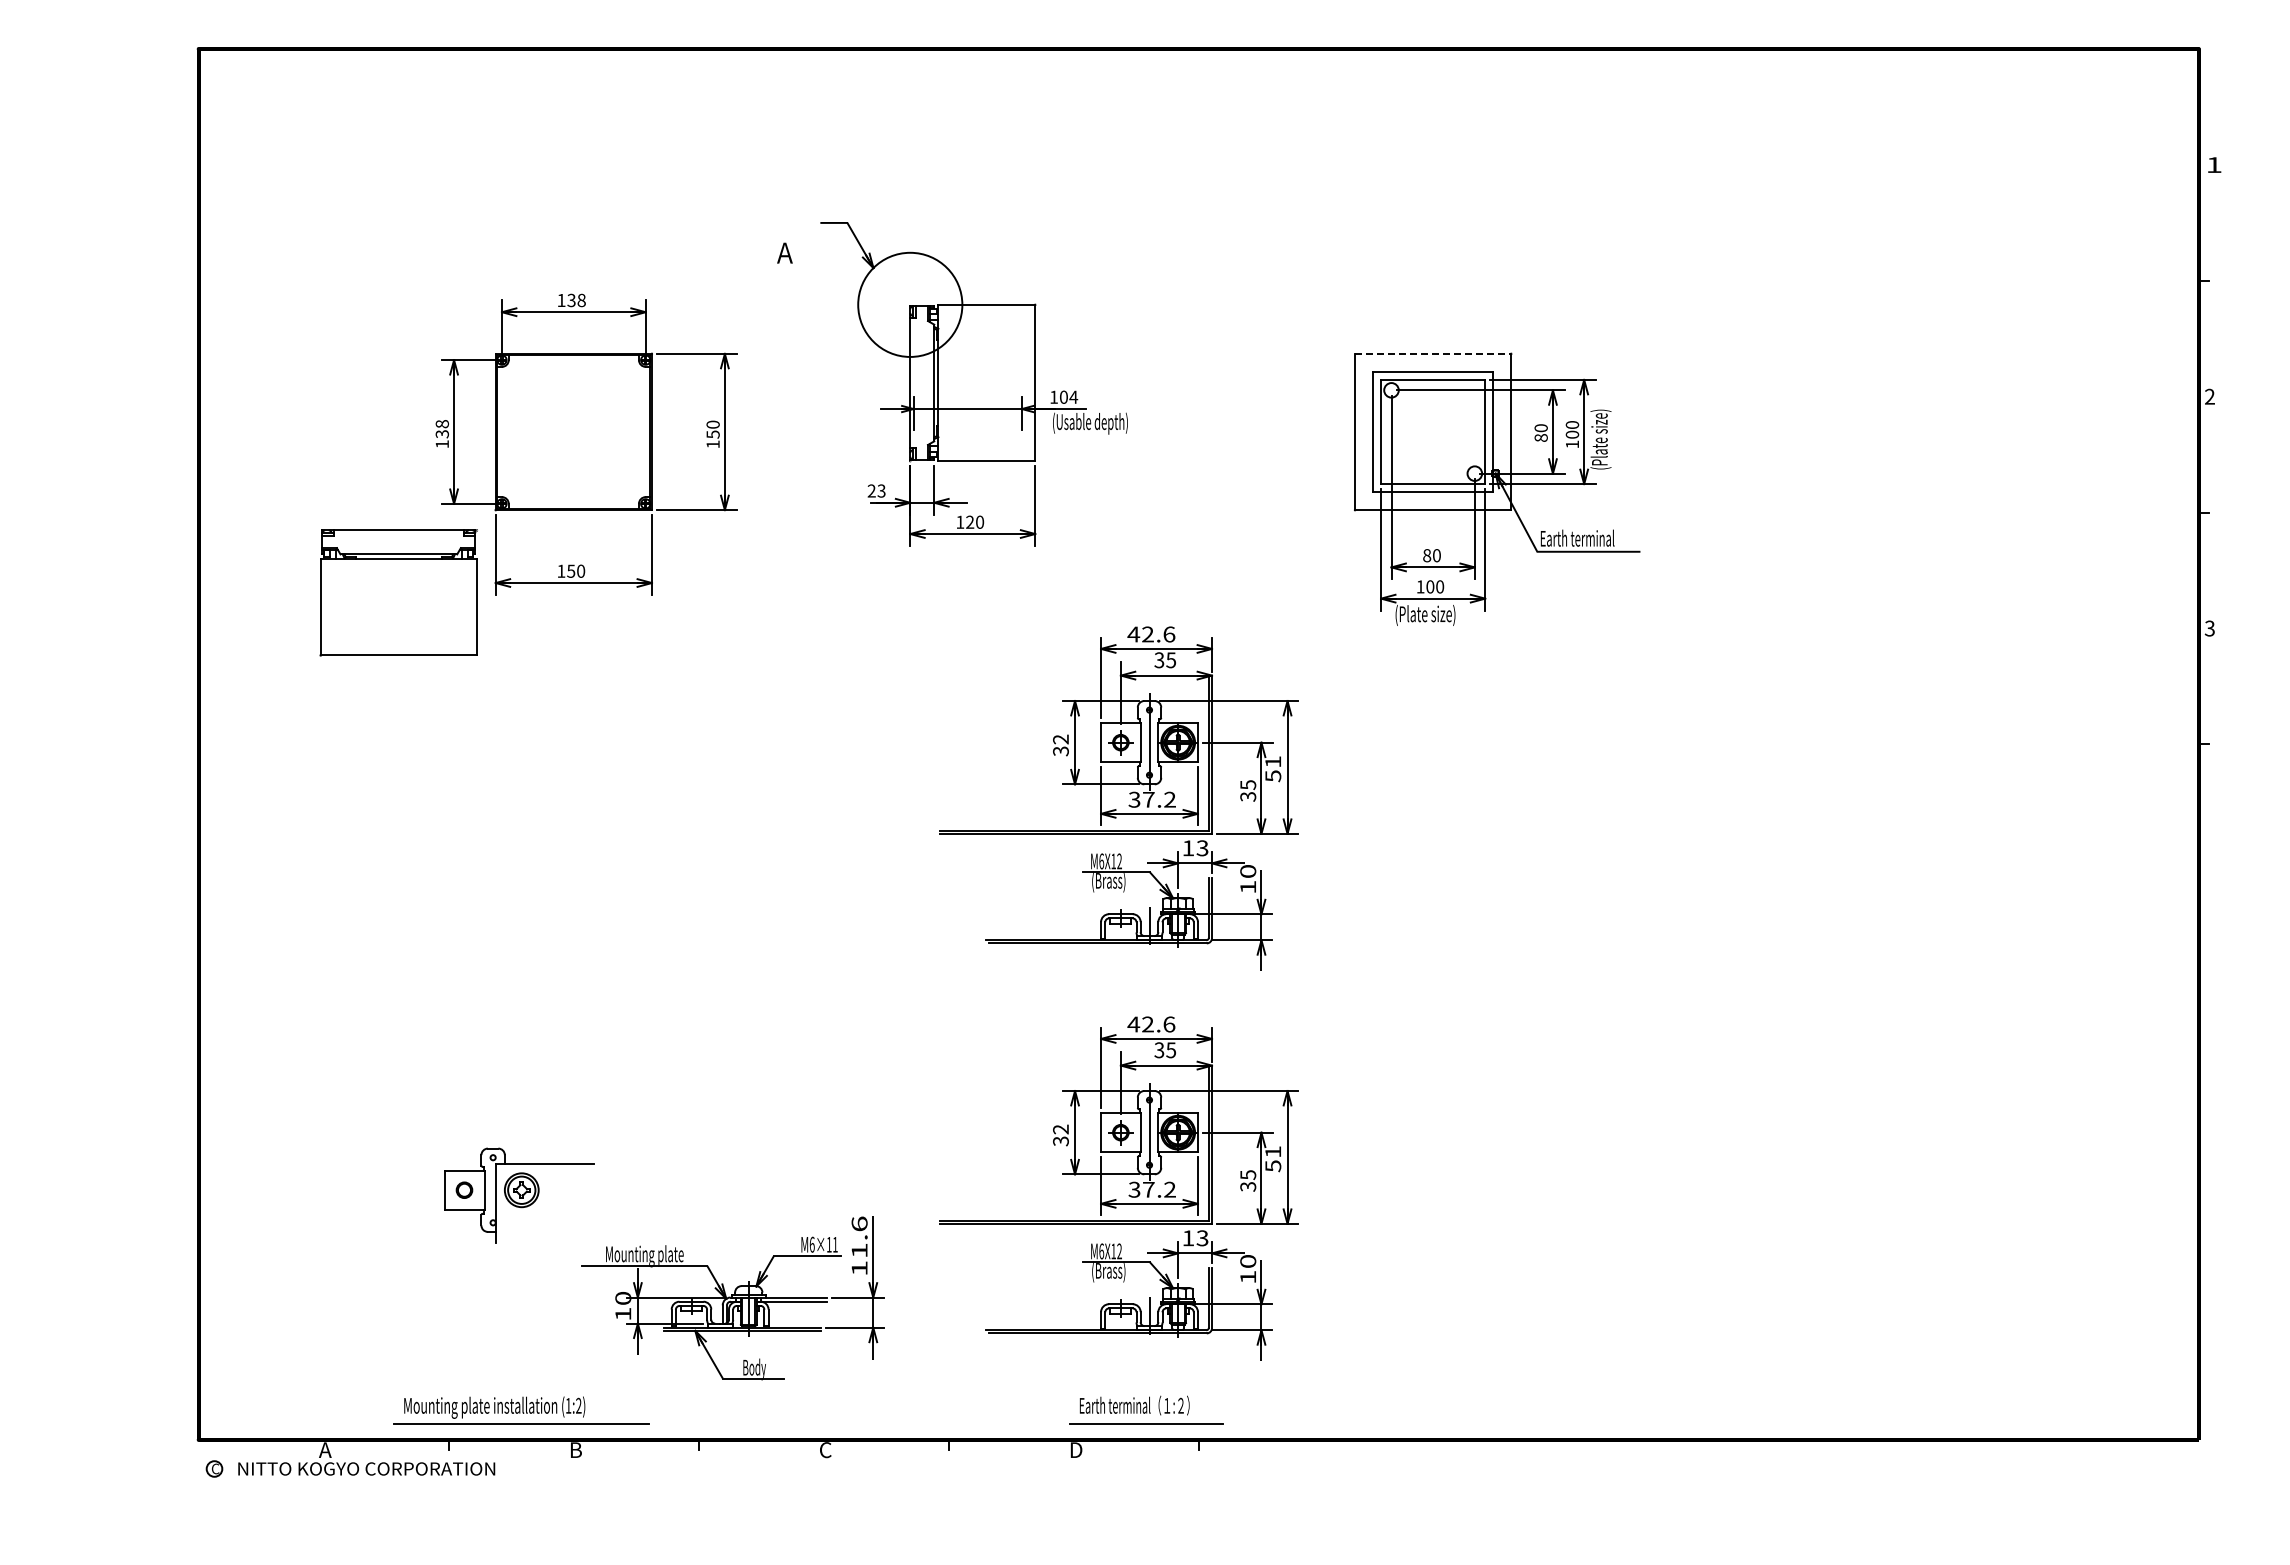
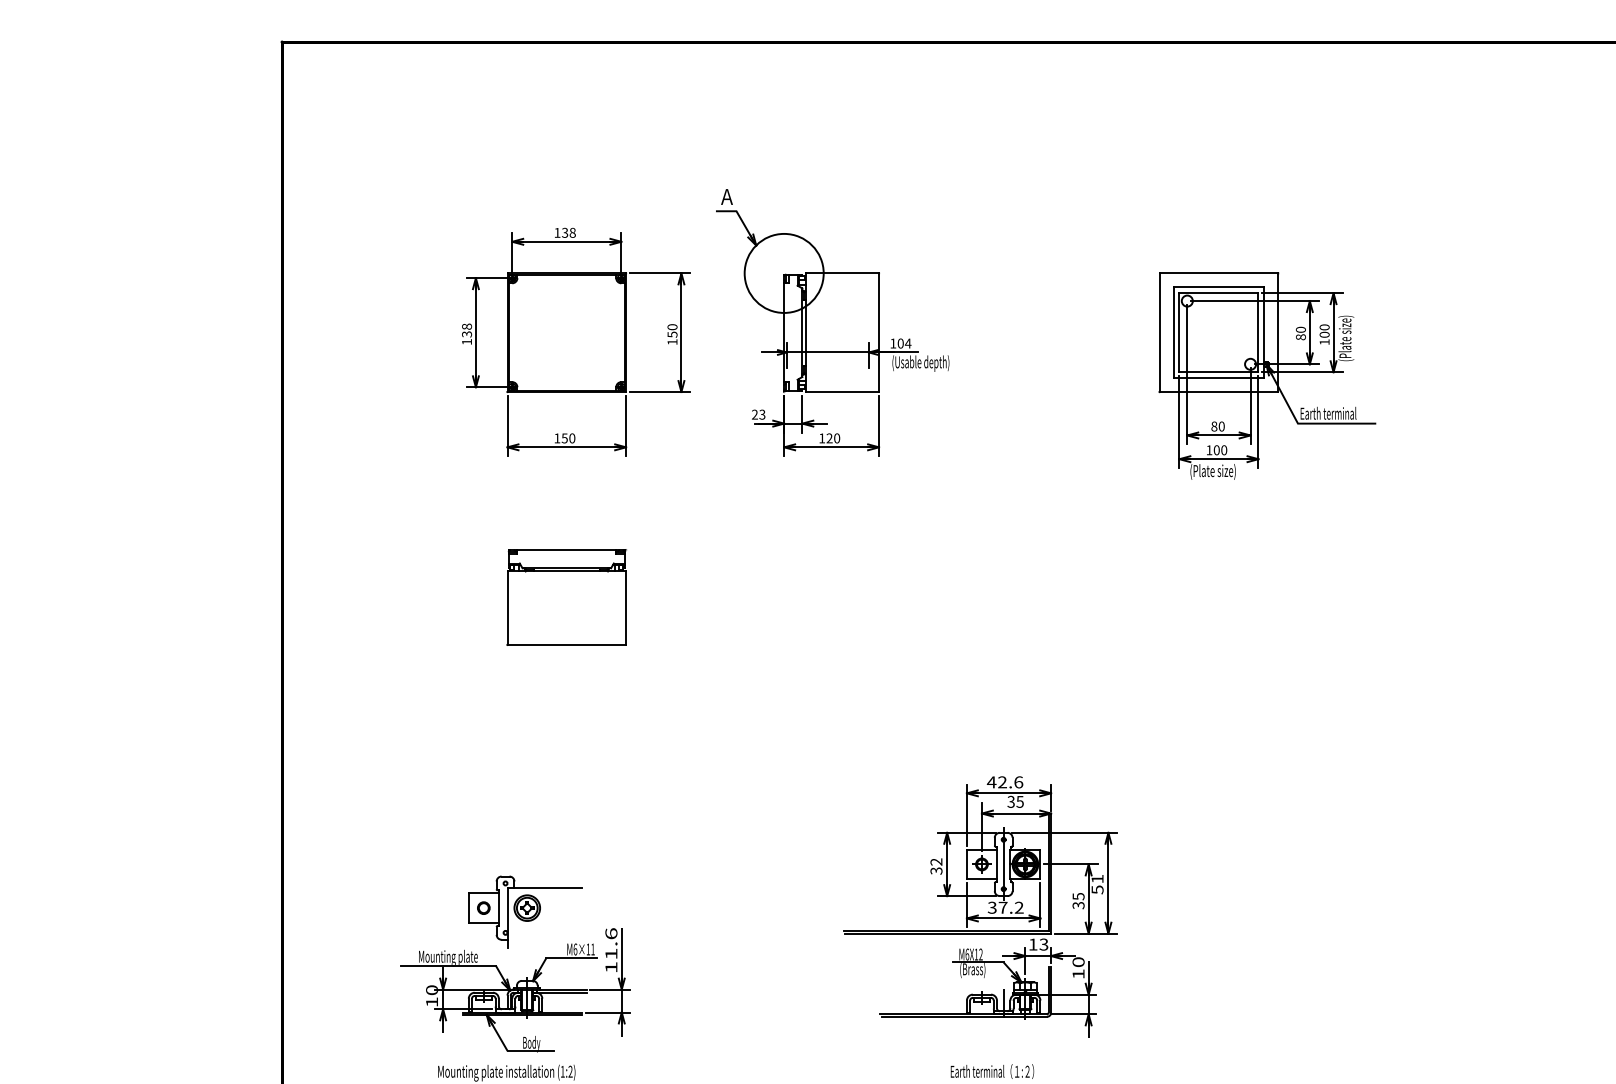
line: (1433, 353) -> (1219, 273), dashed -> solid
part: (973, 384) -> (832, 333), moved
part: (398, 592) -> (566, 597), moved
part: (1116, 809) -> (978, 619), removed
part: (732, 1298) -> (514, 990), moved

